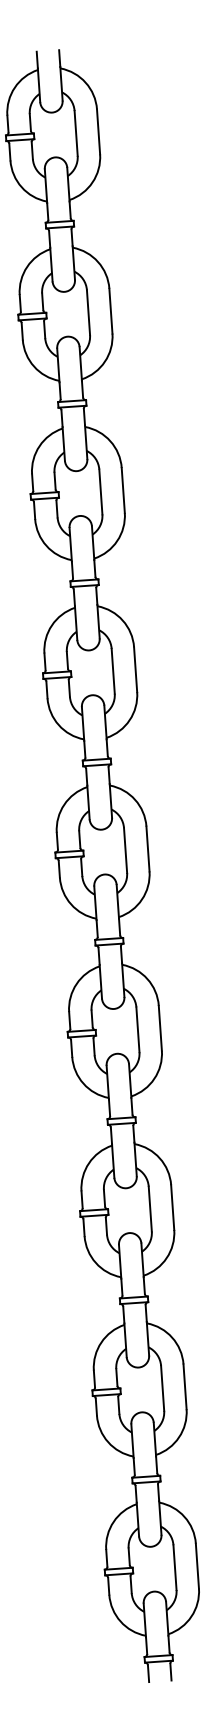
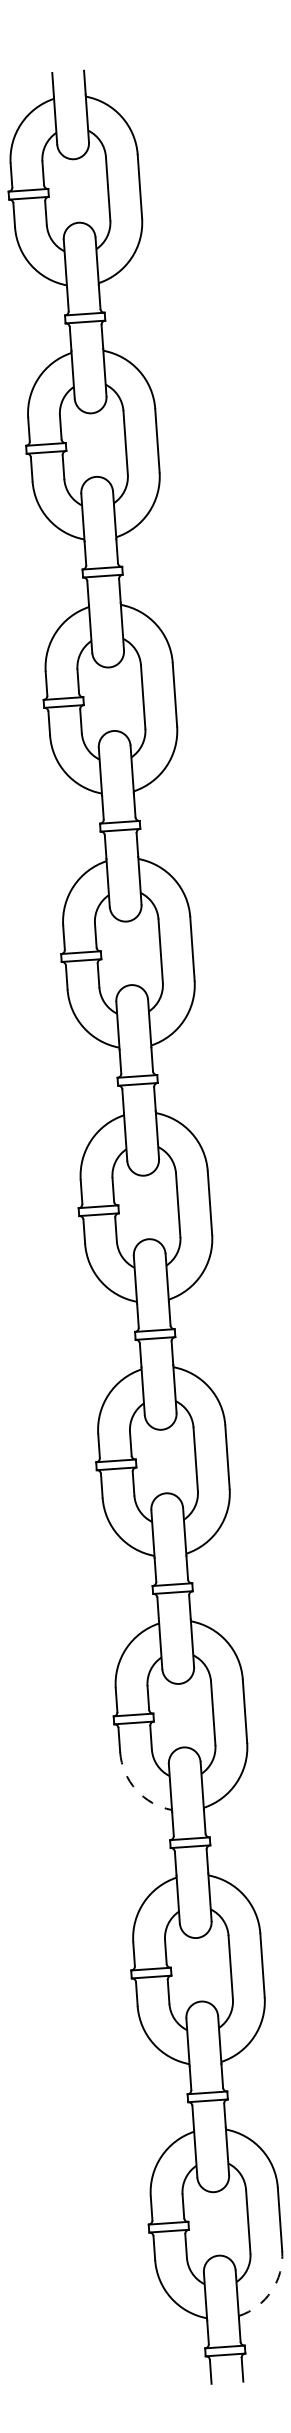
arc: (96, 1262) -> (136, 1789), solid -> dashed
arc: (191, 1616) -> (271, 2291), solid -> dashed

